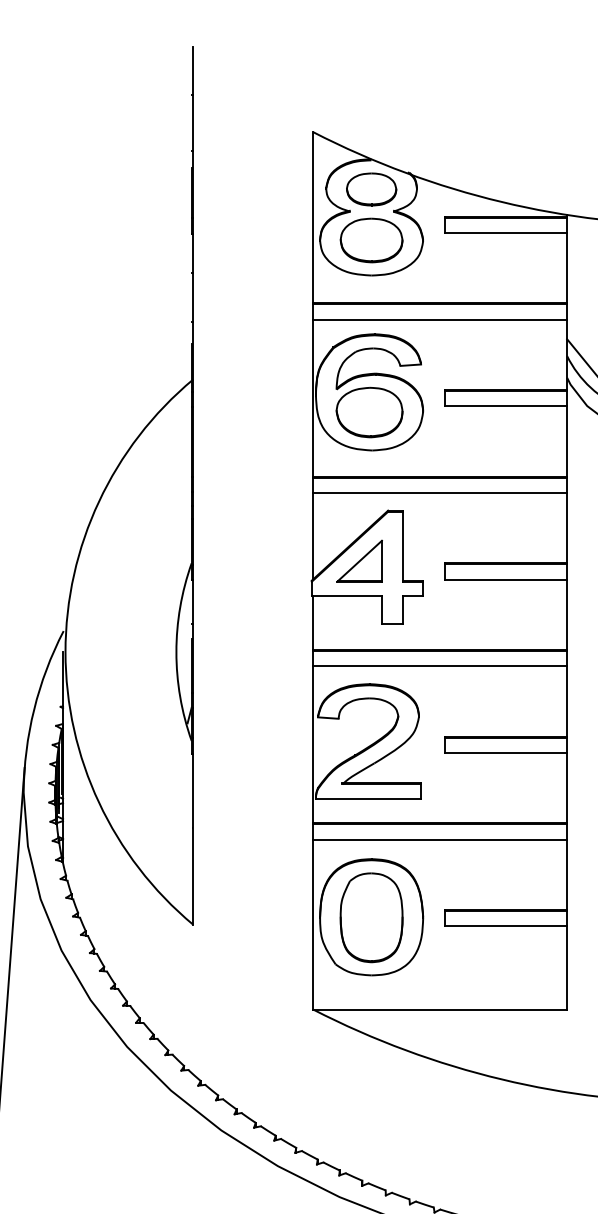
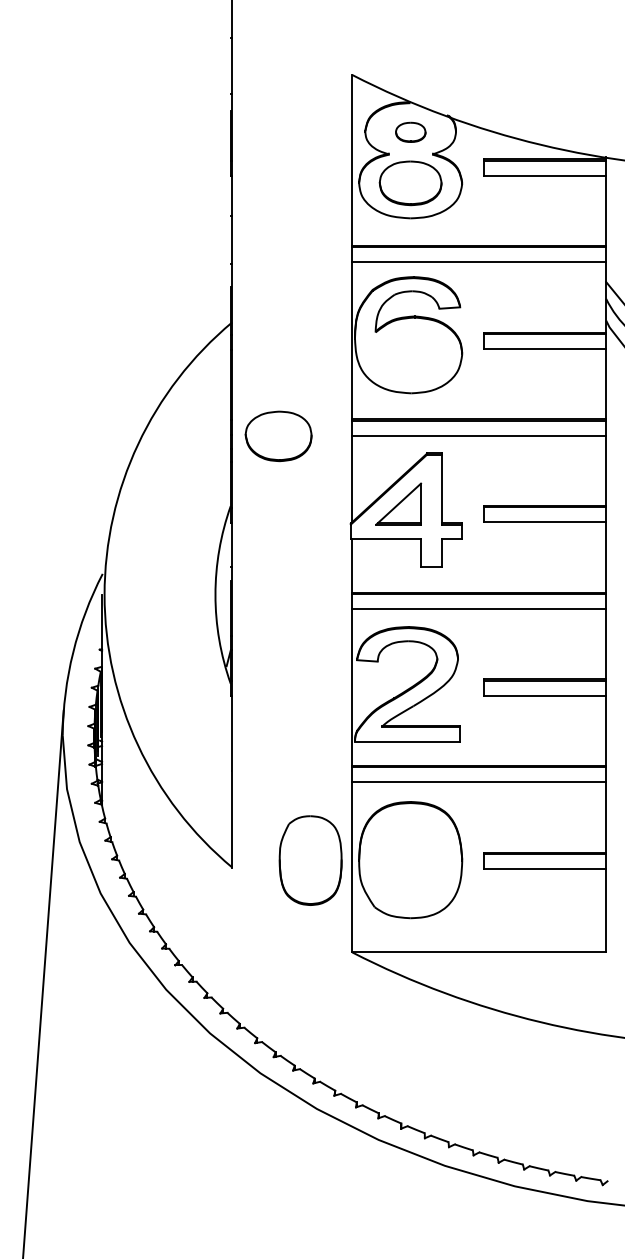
part: (371, 189) -> (410, 132), size x0.6
part: (369, 412) -> (278, 436), moved
part: (371, 917) -> (310, 860), moved

